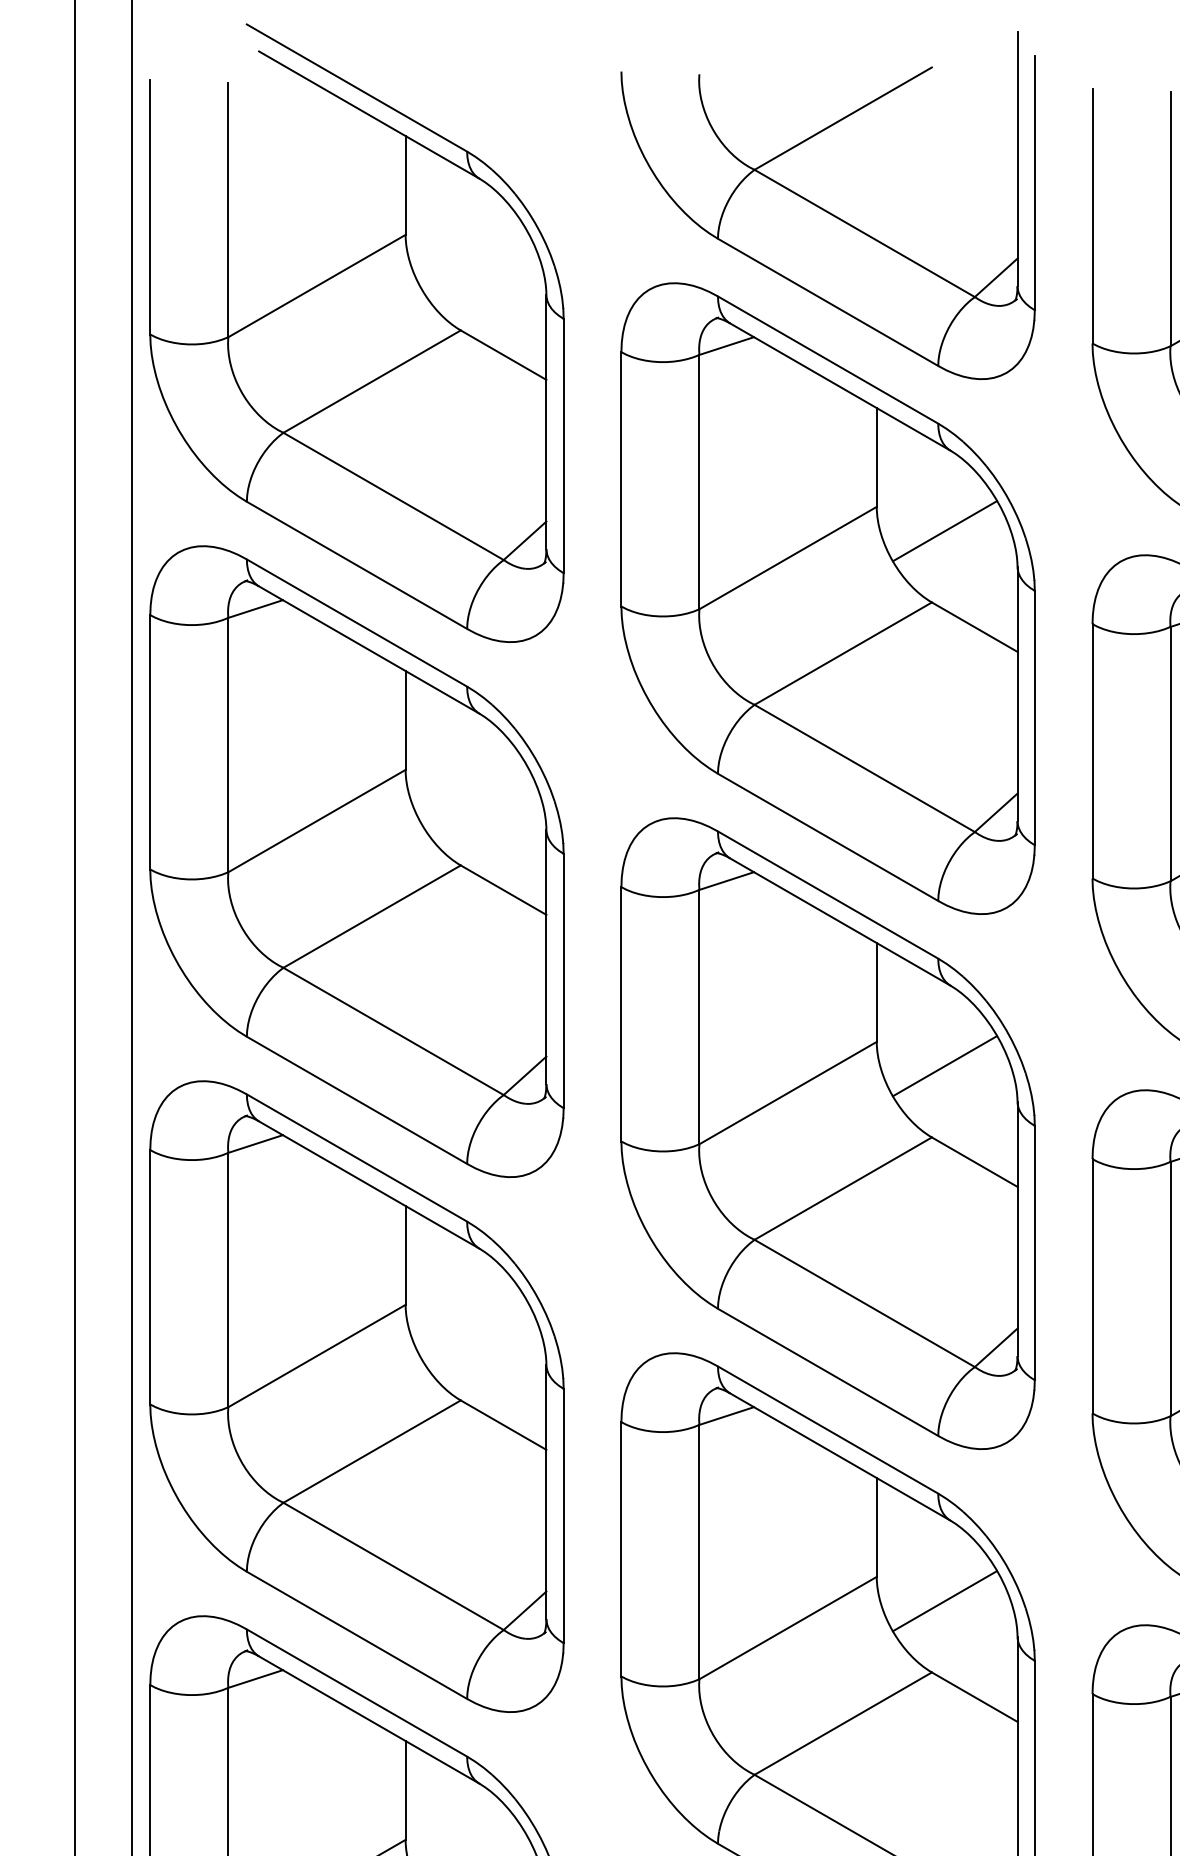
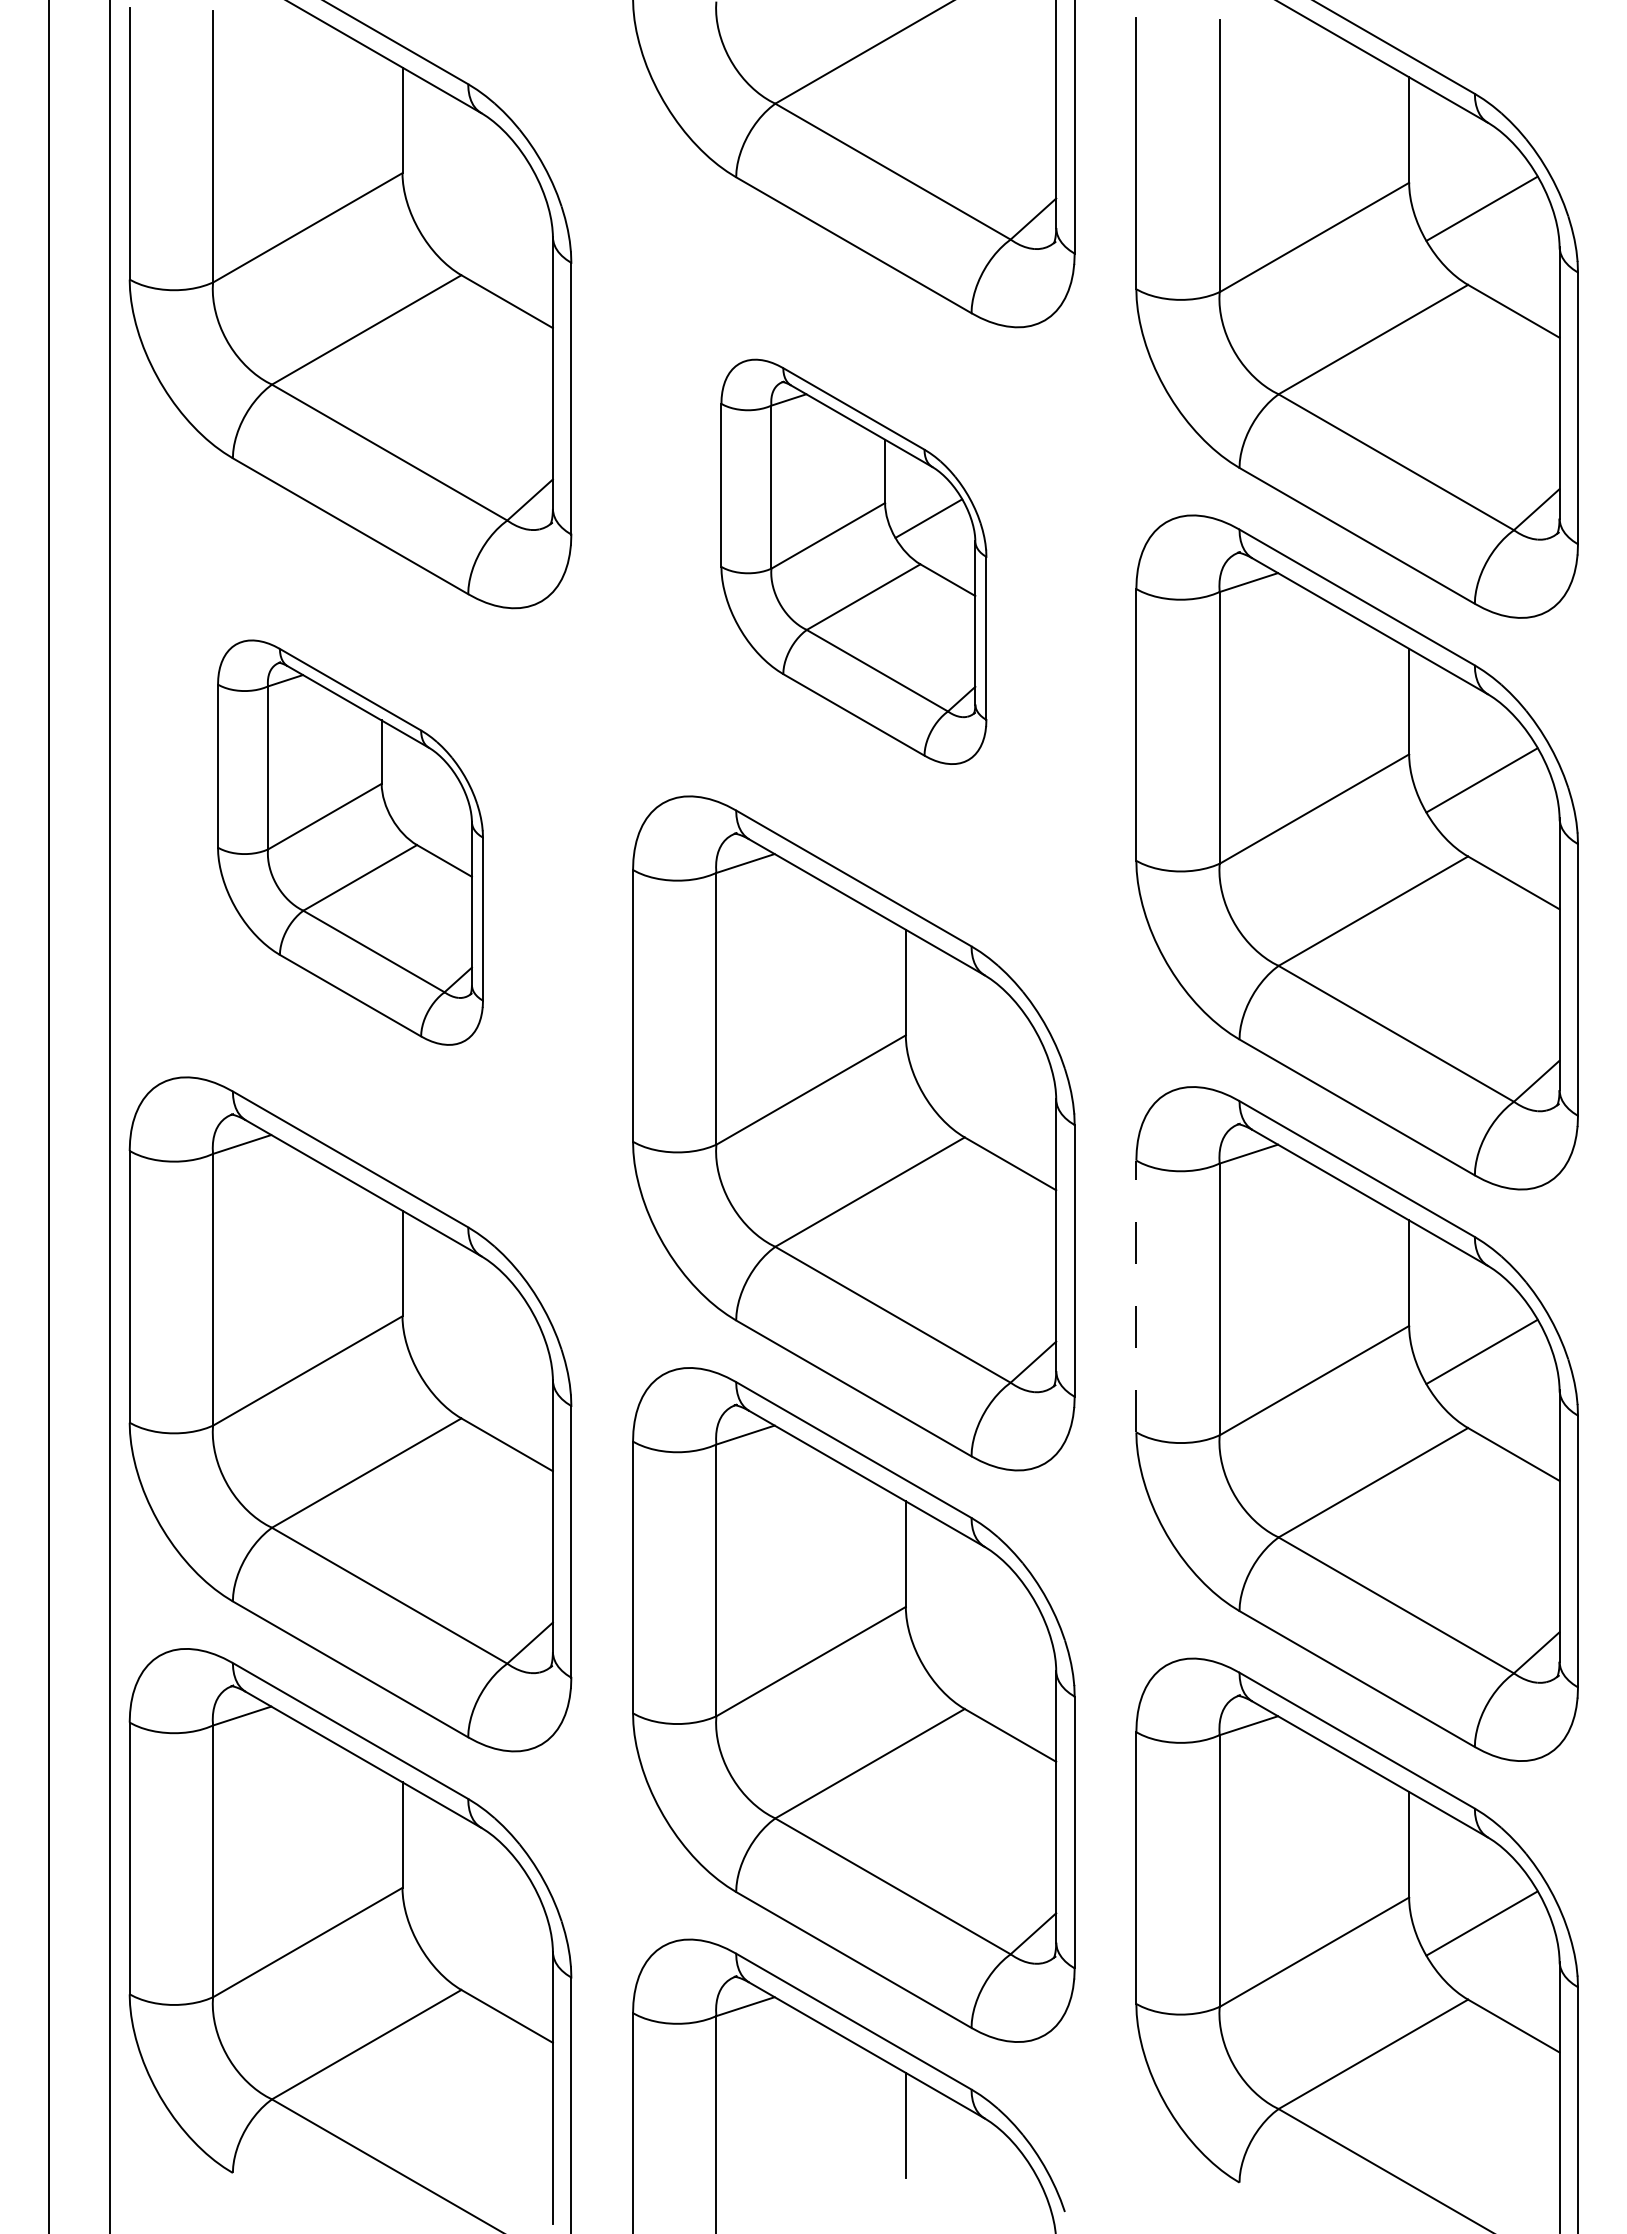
part: (827, 598) -> (853, 561), size x0.6
part: (356, 861) -> (350, 842), size x0.6
line: (944, 1066) -> (978, 1061), removed
line: (1092, 1286) -> (1136, 1296), solid -> dashed
line: (944, 1600) -> (978, 1632), removed

